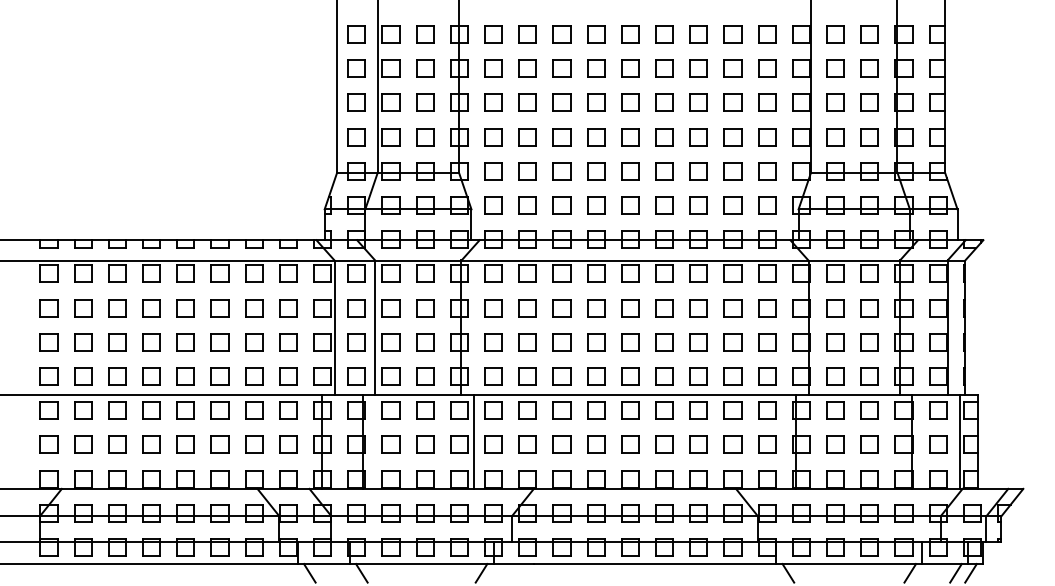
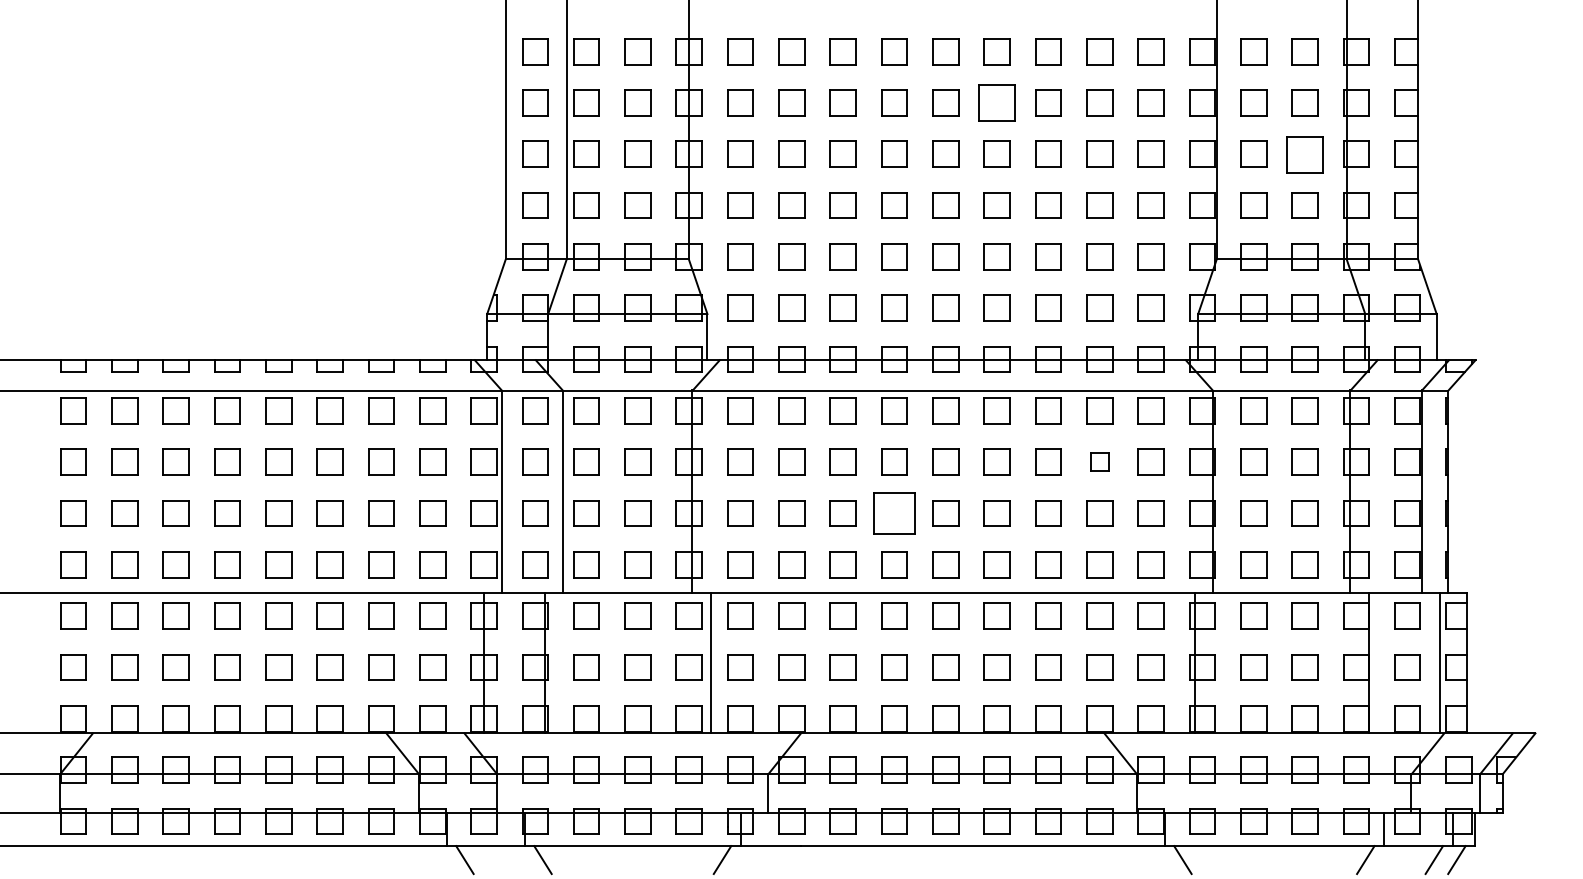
part: (664, 68) -> (997, 102), size x1.4
part: (869, 102) -> (1304, 153), size x1.4
part: (732, 308) -> (1099, 462), size x0.7
part: (596, 342) -> (895, 513), size x1.6

